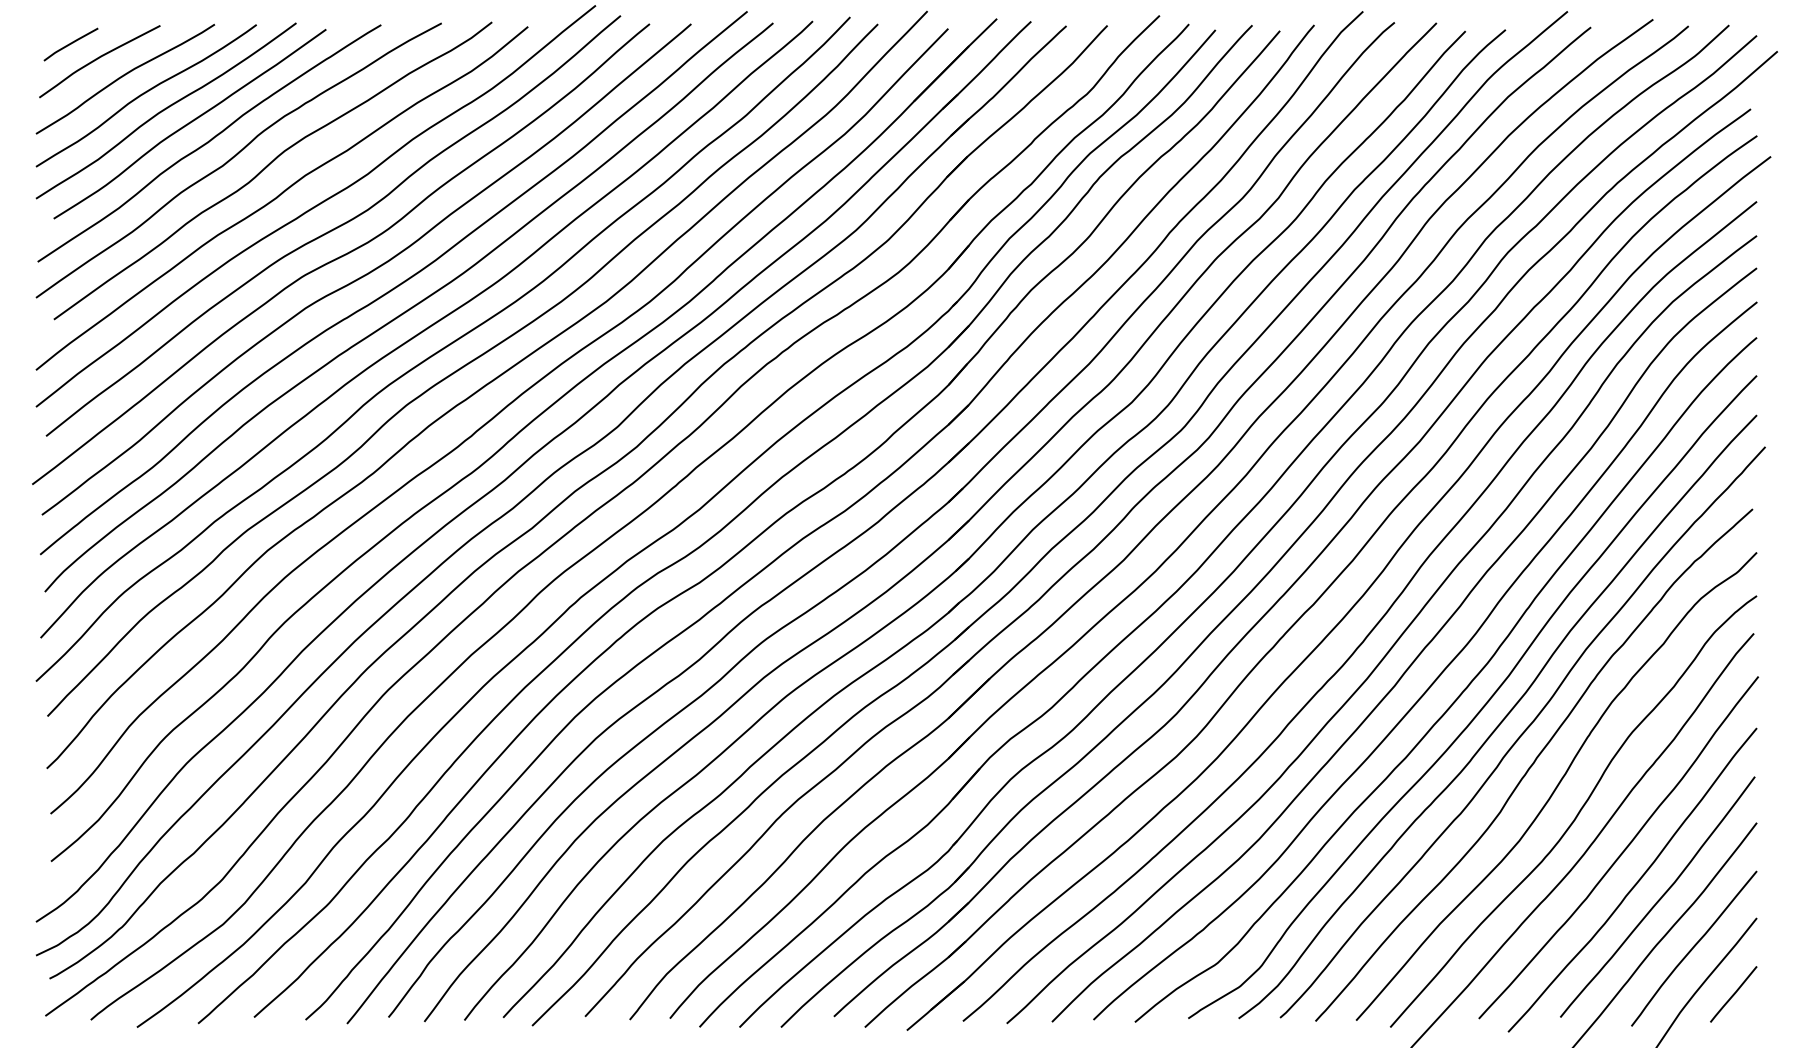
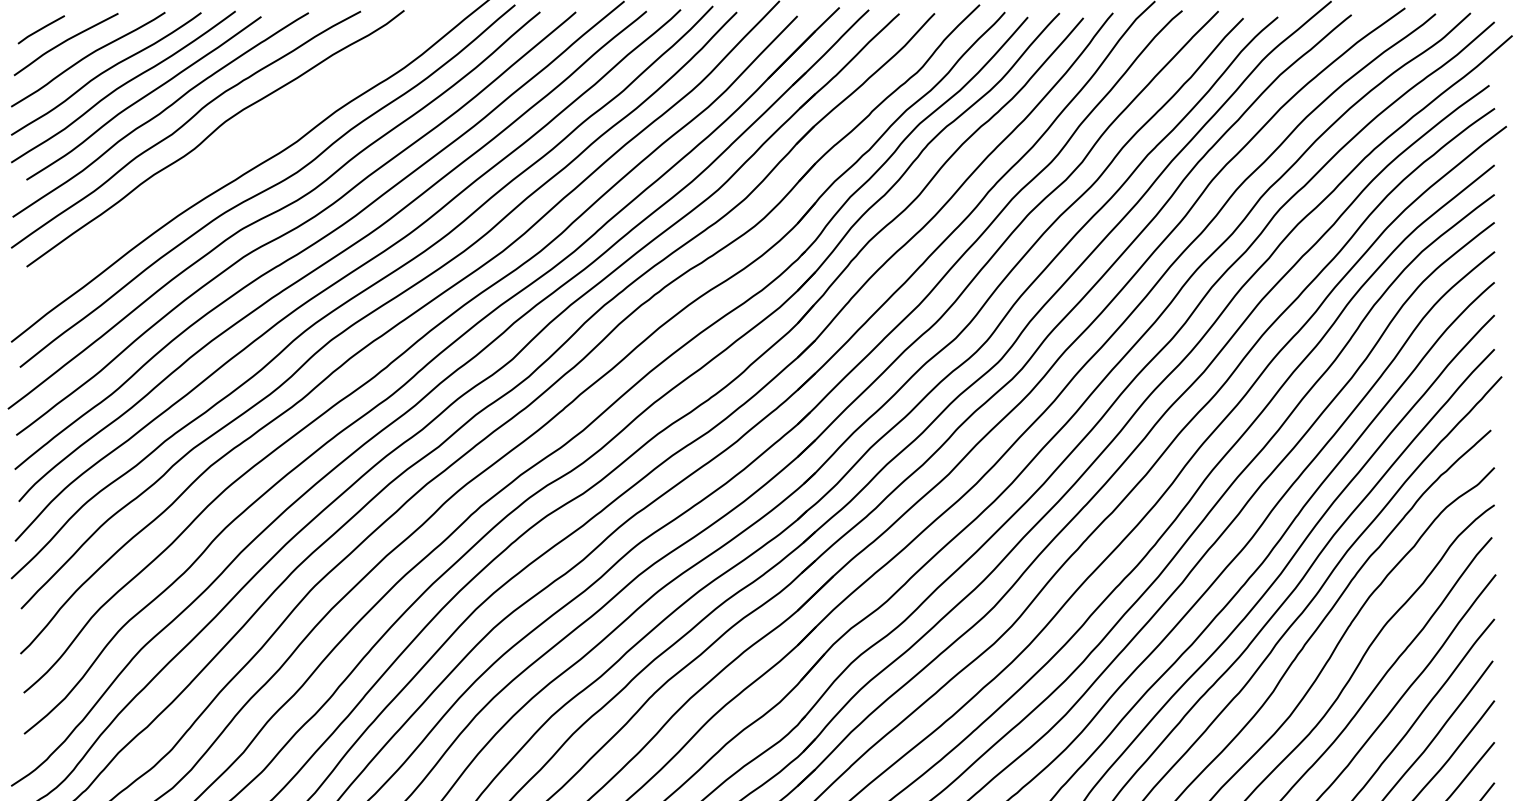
curve: (279, 196) -> (221, 160), removed

